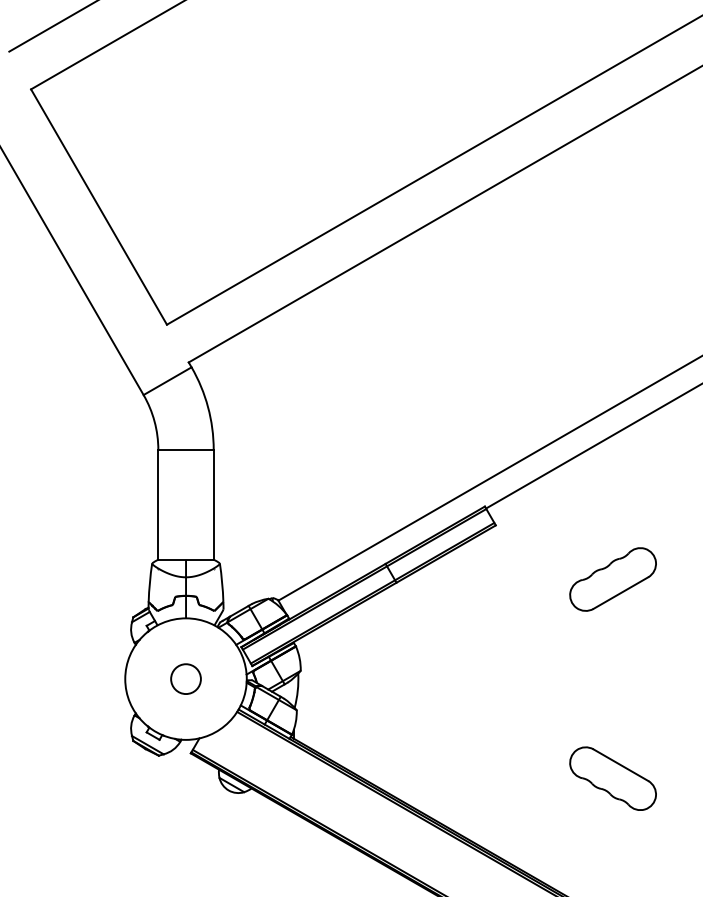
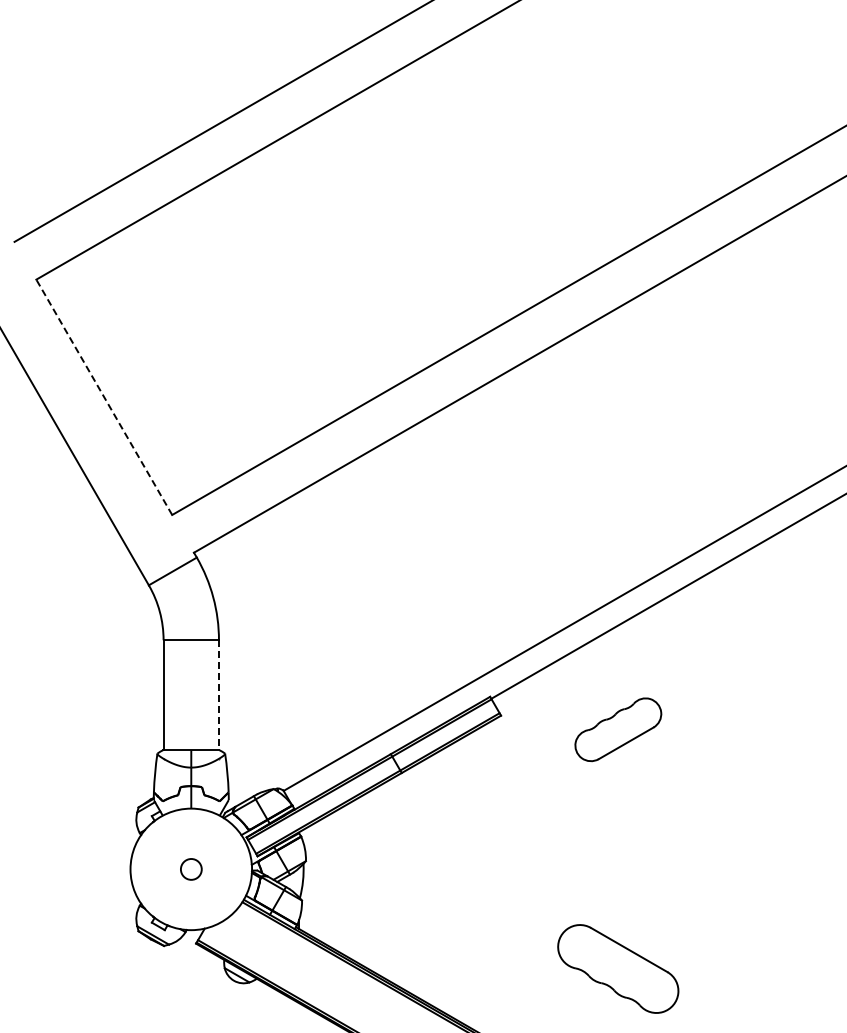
line: (99, 207) -> (104, 397), solid -> dashed
line: (213, 505) -> (218, 695), solid -> dashed
part: (613, 579) -> (618, 729), moved
circle: (186, 679) -> (191, 869), size x0.7
part: (613, 778) -> (618, 968), size x1.4

